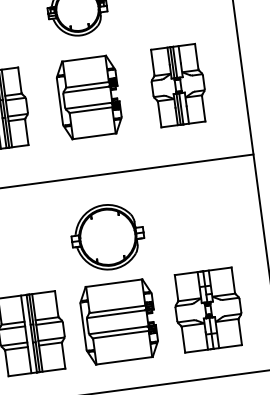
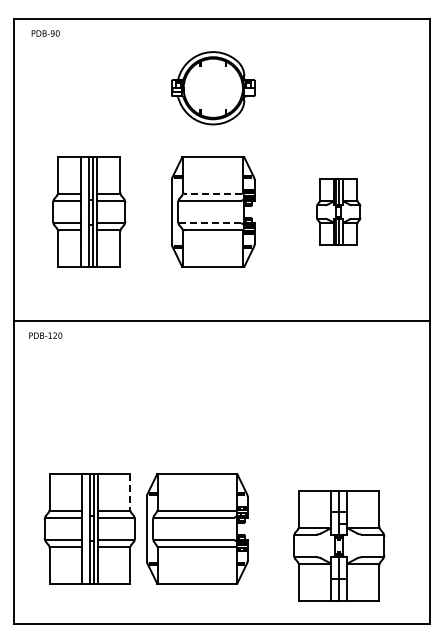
line: (87, 85) -> (212, 194), solid -> dashed
part: (177, 85) -> (338, 211), size x0.6
line: (88, 105) -> (210, 223), solid -> dashed
part: (108, 237) -> (213, 409), removed
line: (56, 303) -> (129, 491), solid -> dashed
part: (208, 309) -> (339, 545), moved
part: (119, 321) -> (197, 528), moved

